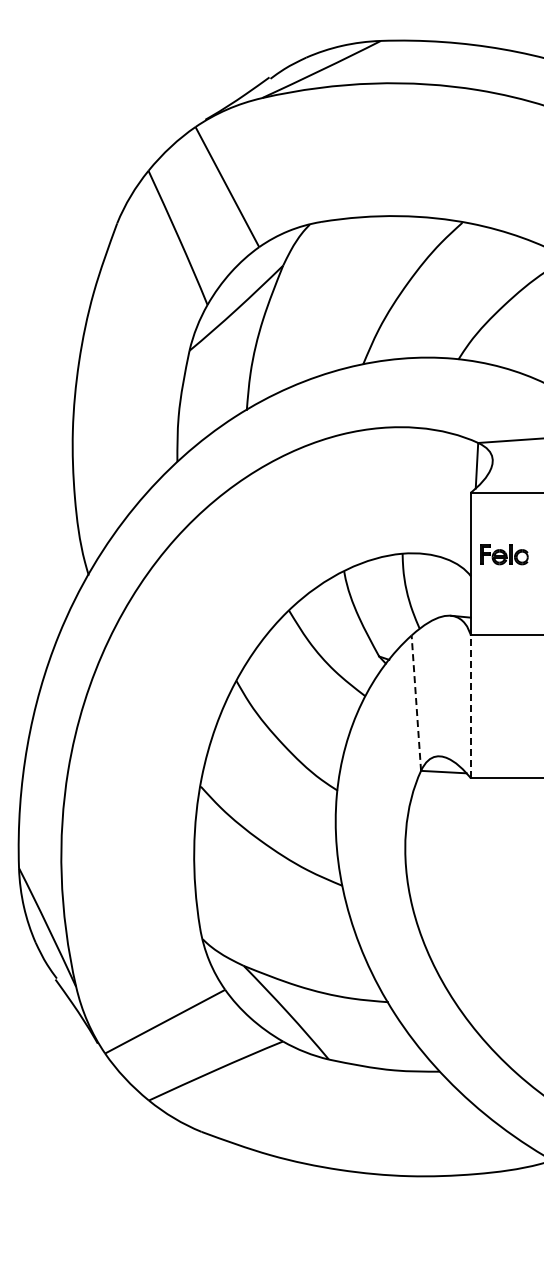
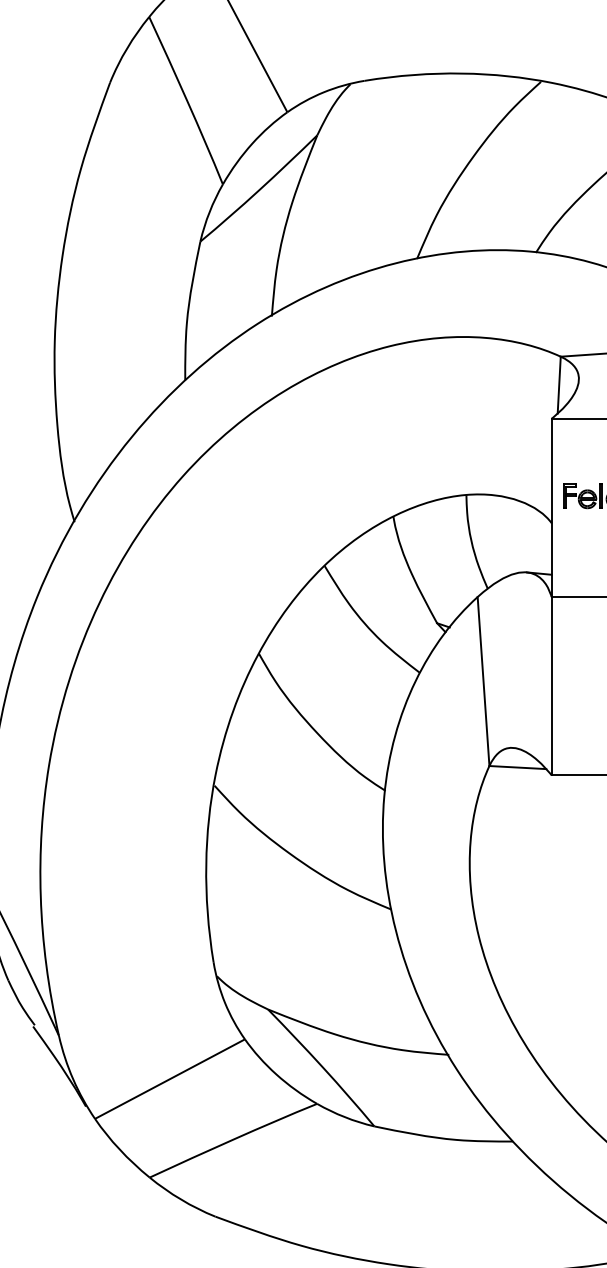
line: (416, 703) -> (483, 681), dashed -> solid
line: (470, 706) -> (551, 685), dashed -> solid

